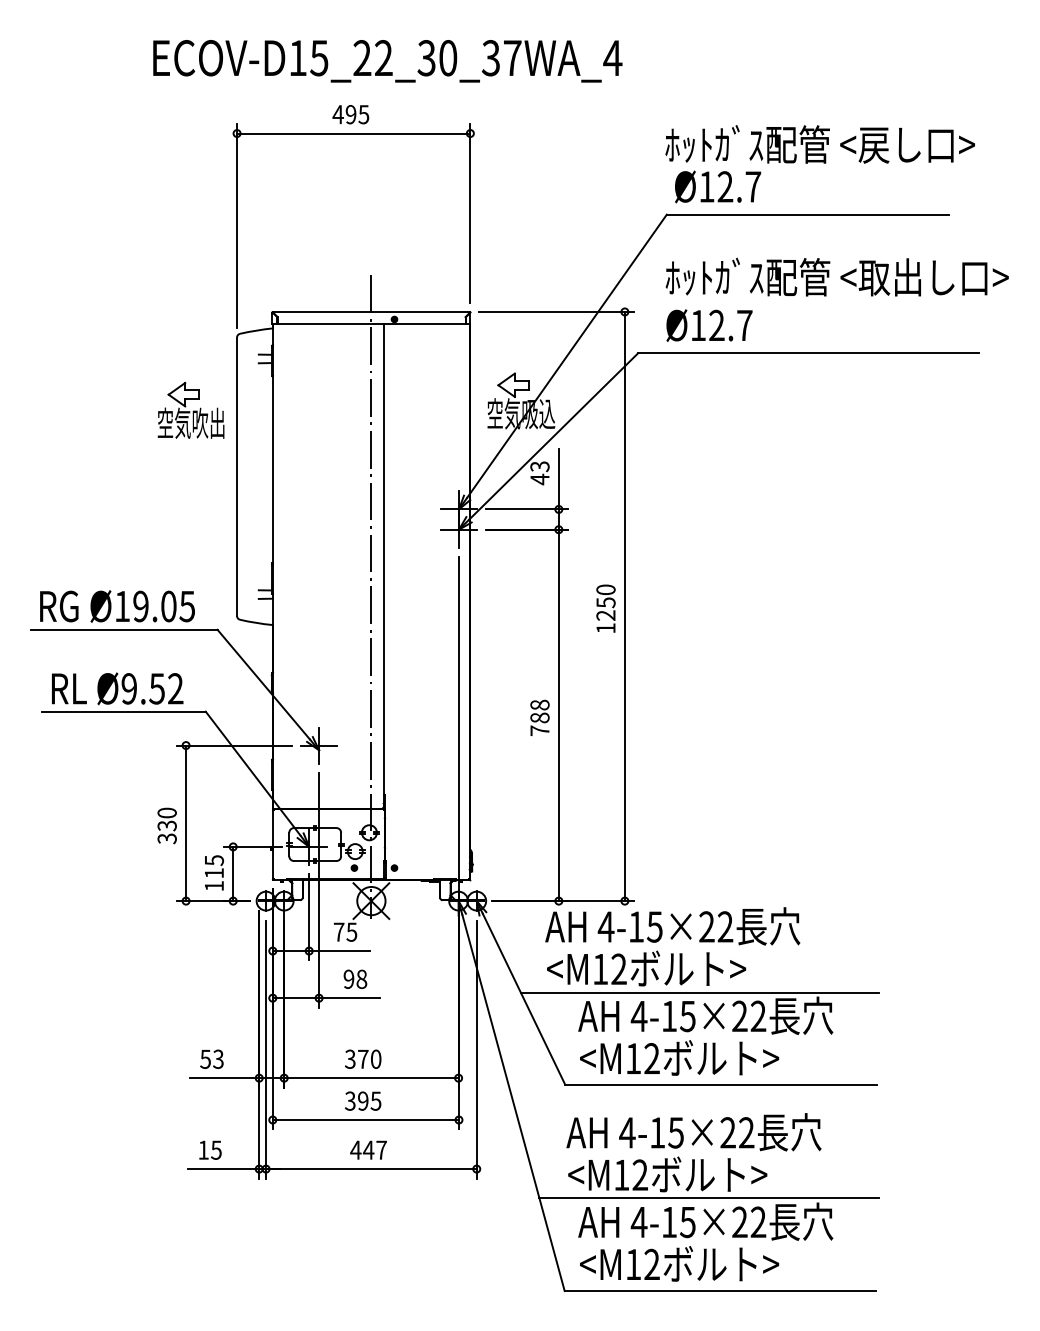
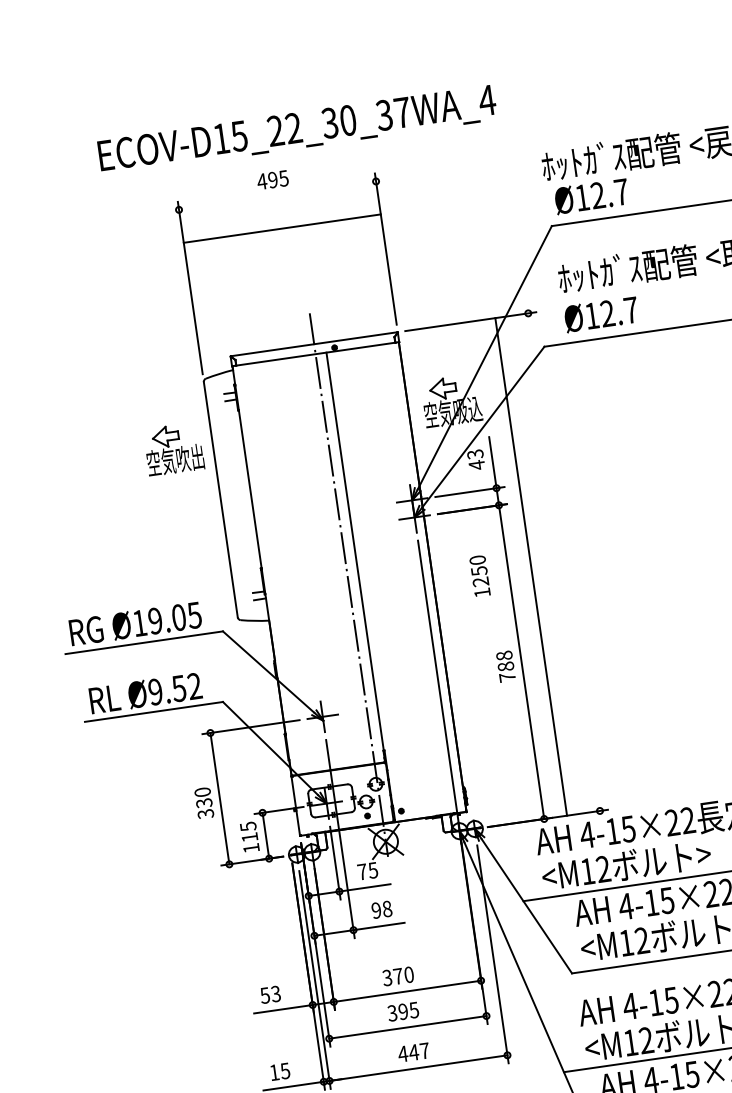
line: (353, 133) -> (282, 228), moved
line: (624, 606) -> (530, 566), moved
text: (605, 608) -> (479, 576), moved

